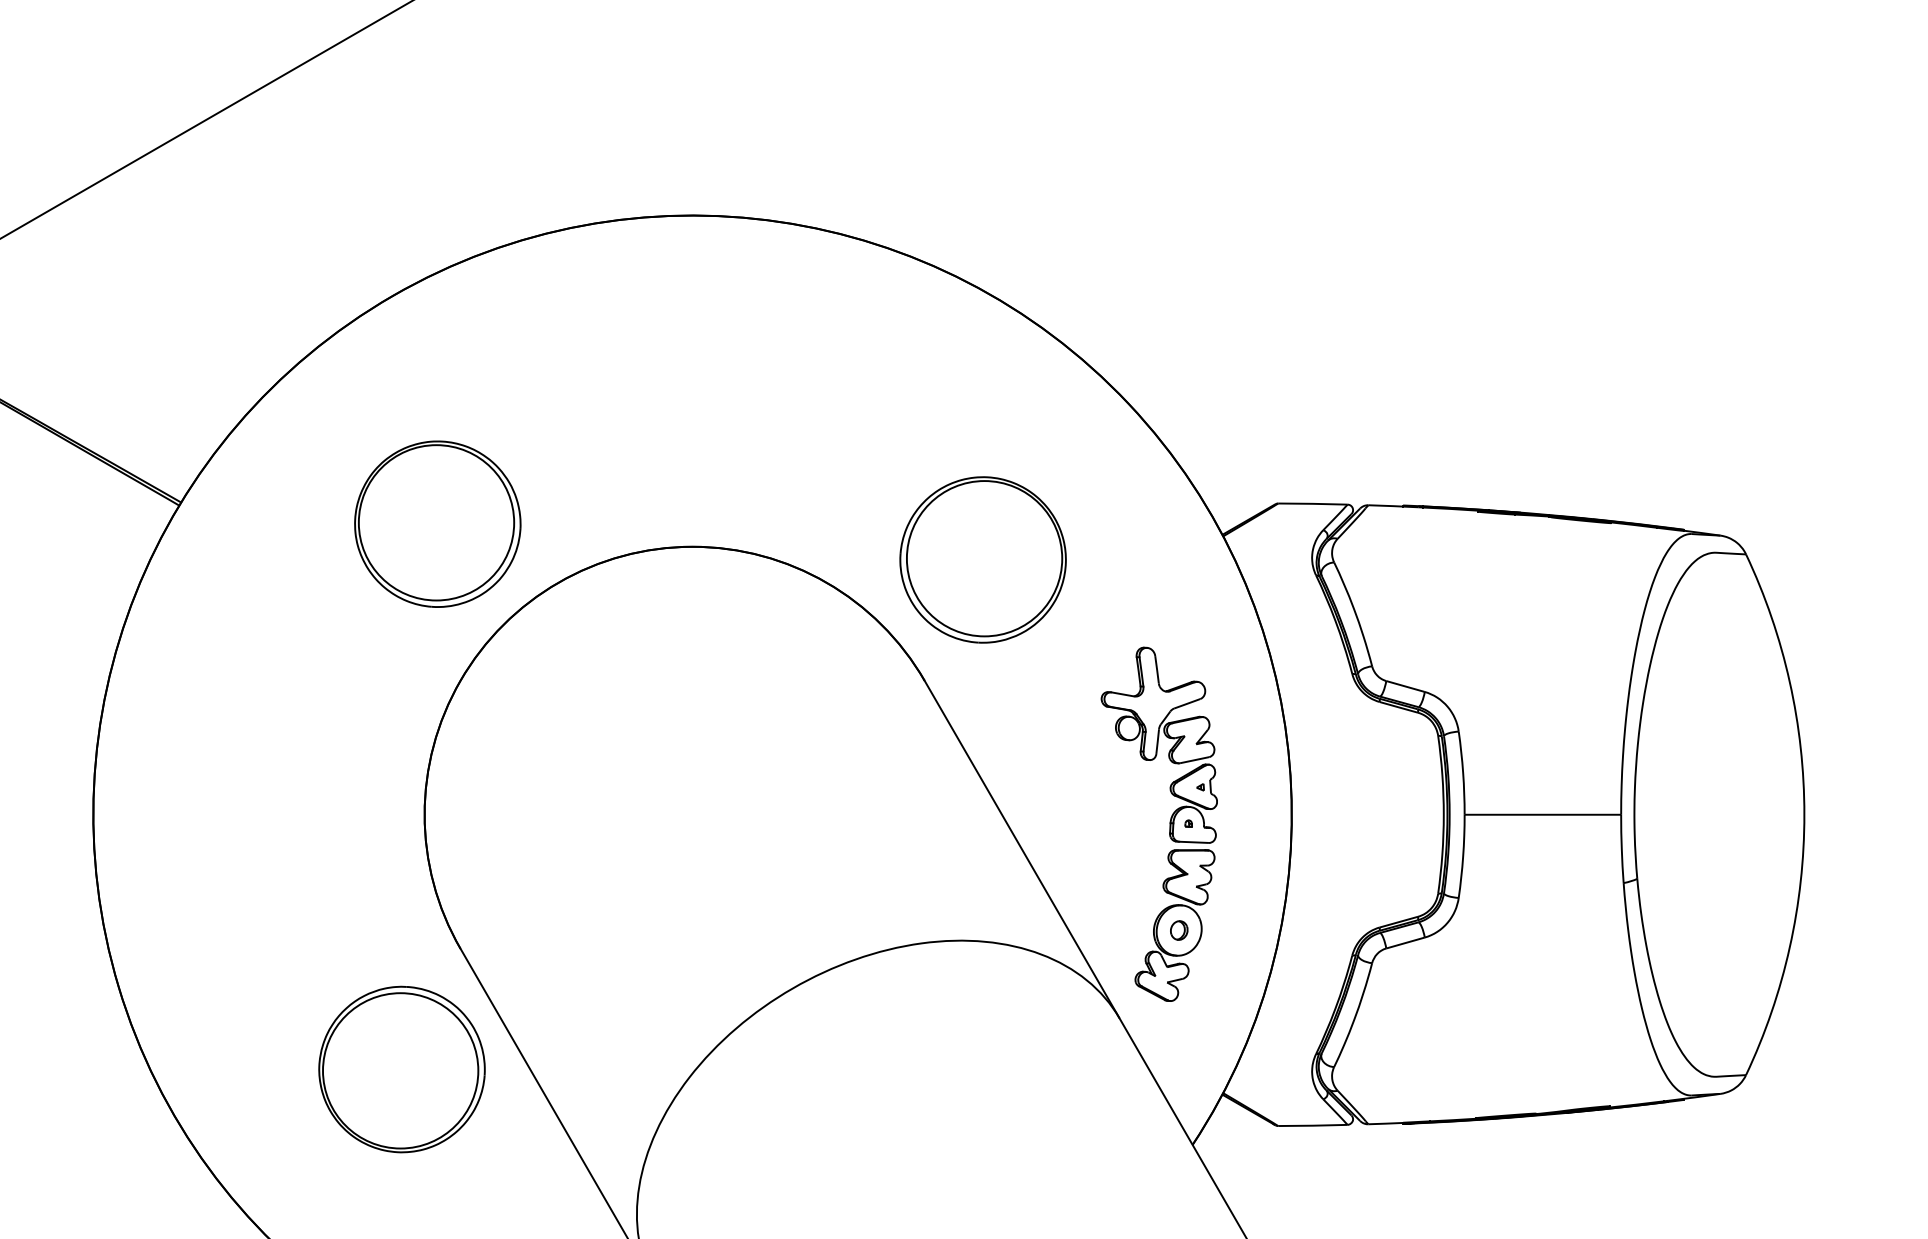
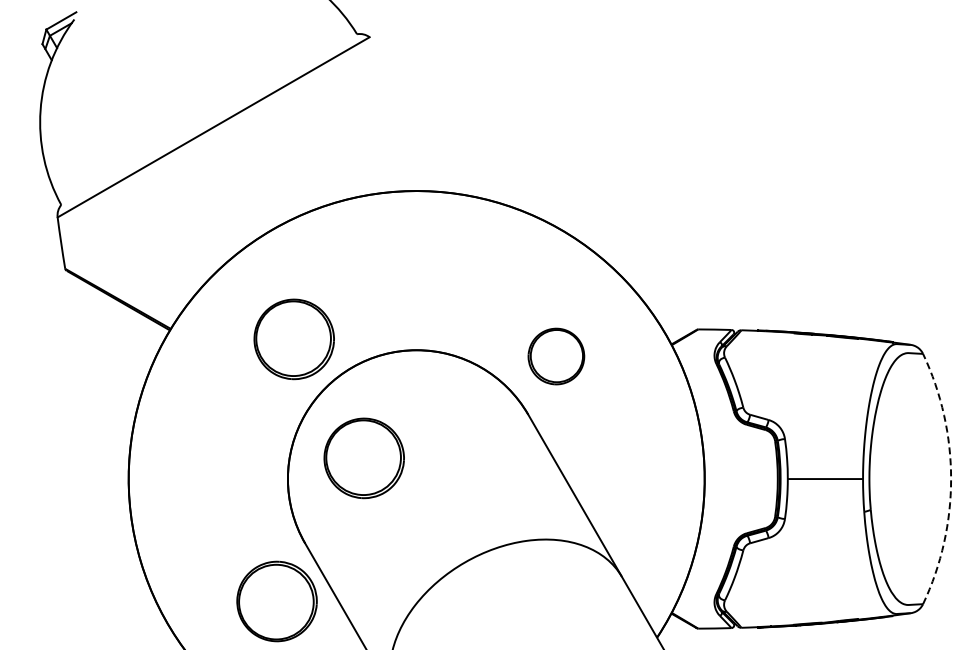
part: (983, 559) -> (556, 356), size x0.7
part: (581, 772) -> (363, 458), added
arc: (1805, 815) -> (951, 479), solid -> dashed
part: (1158, 824) -> (640, 483), removed

